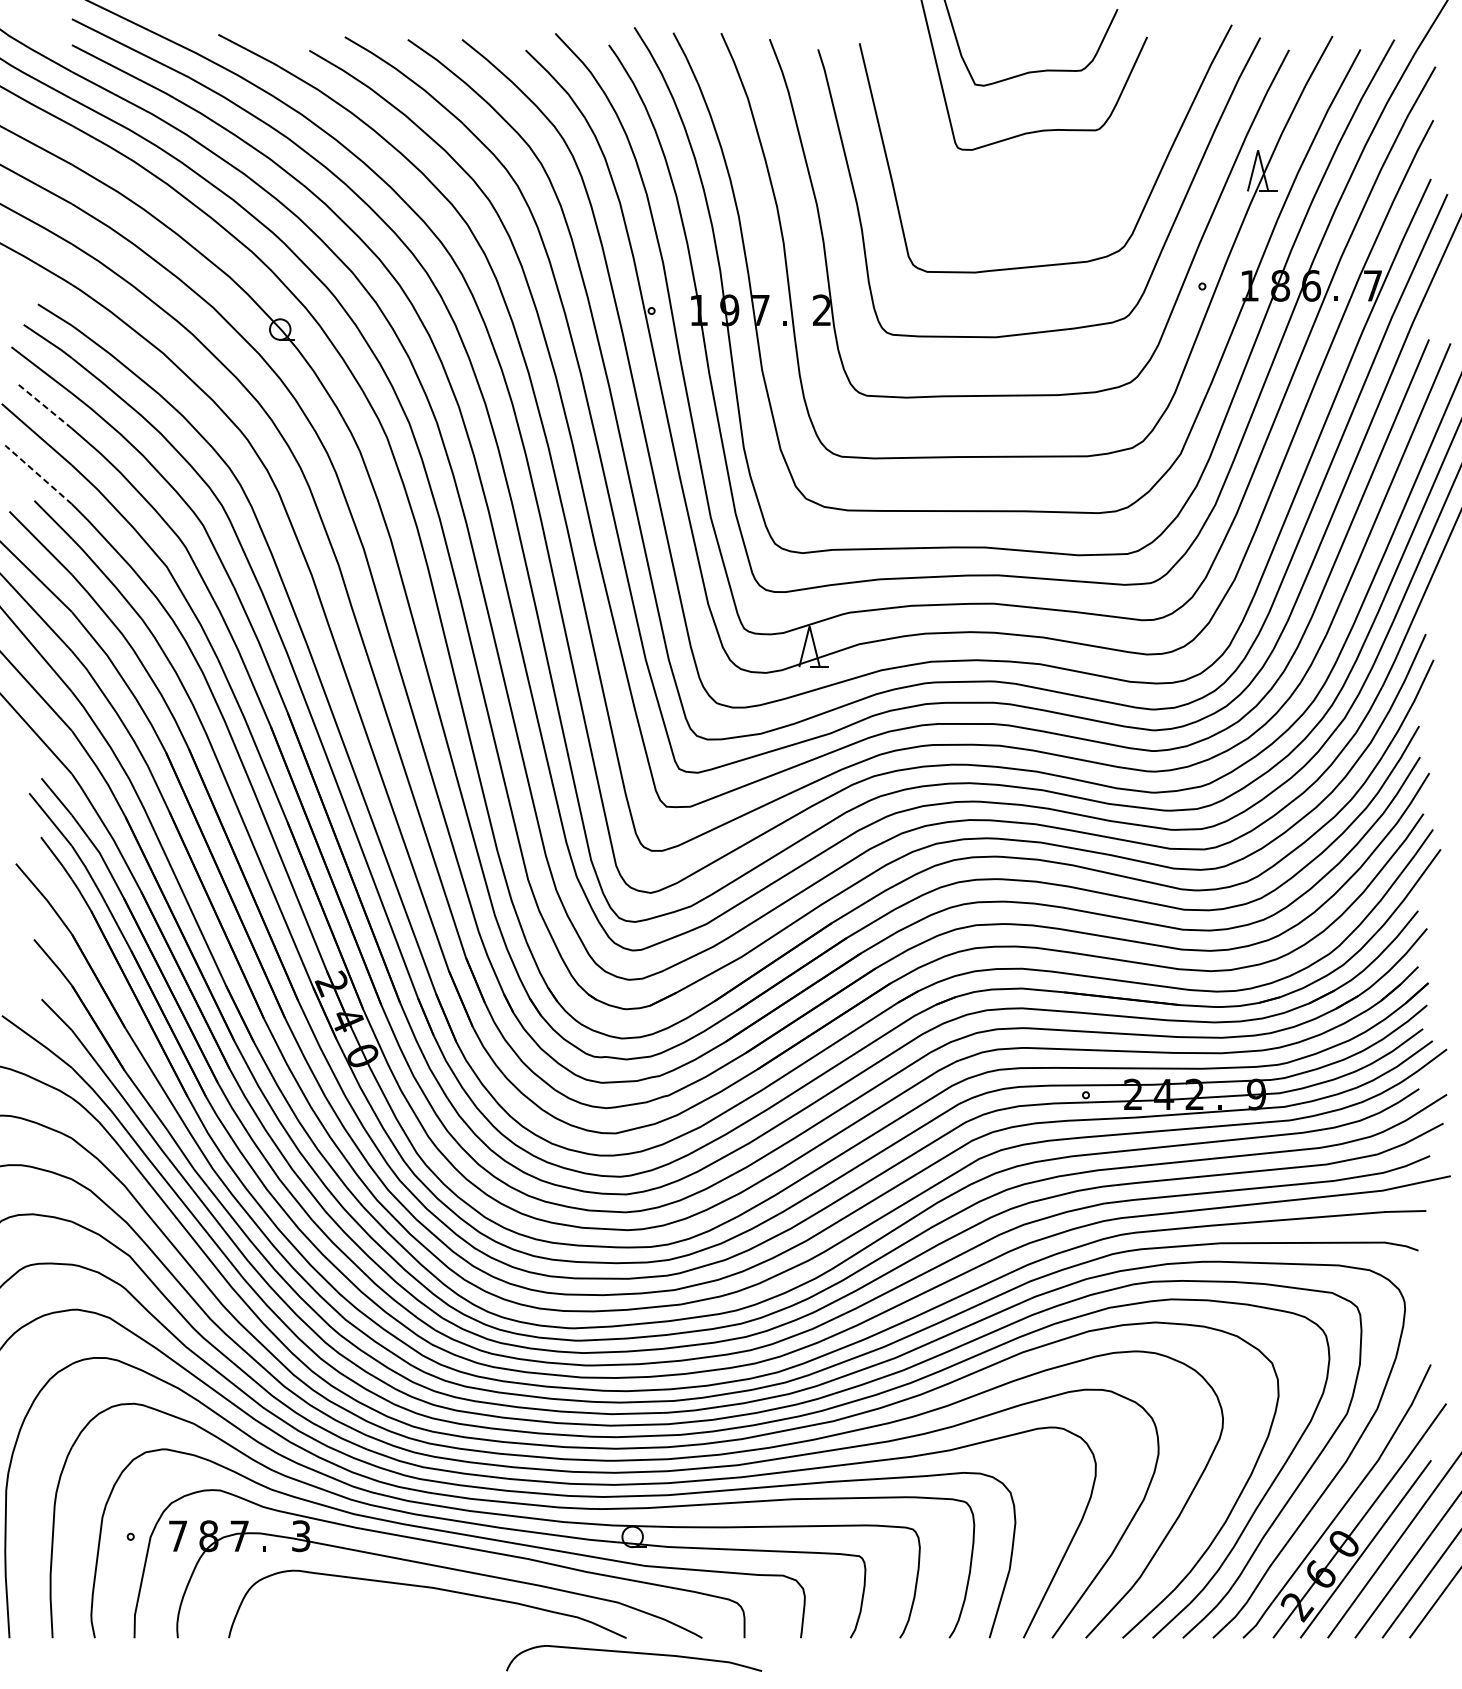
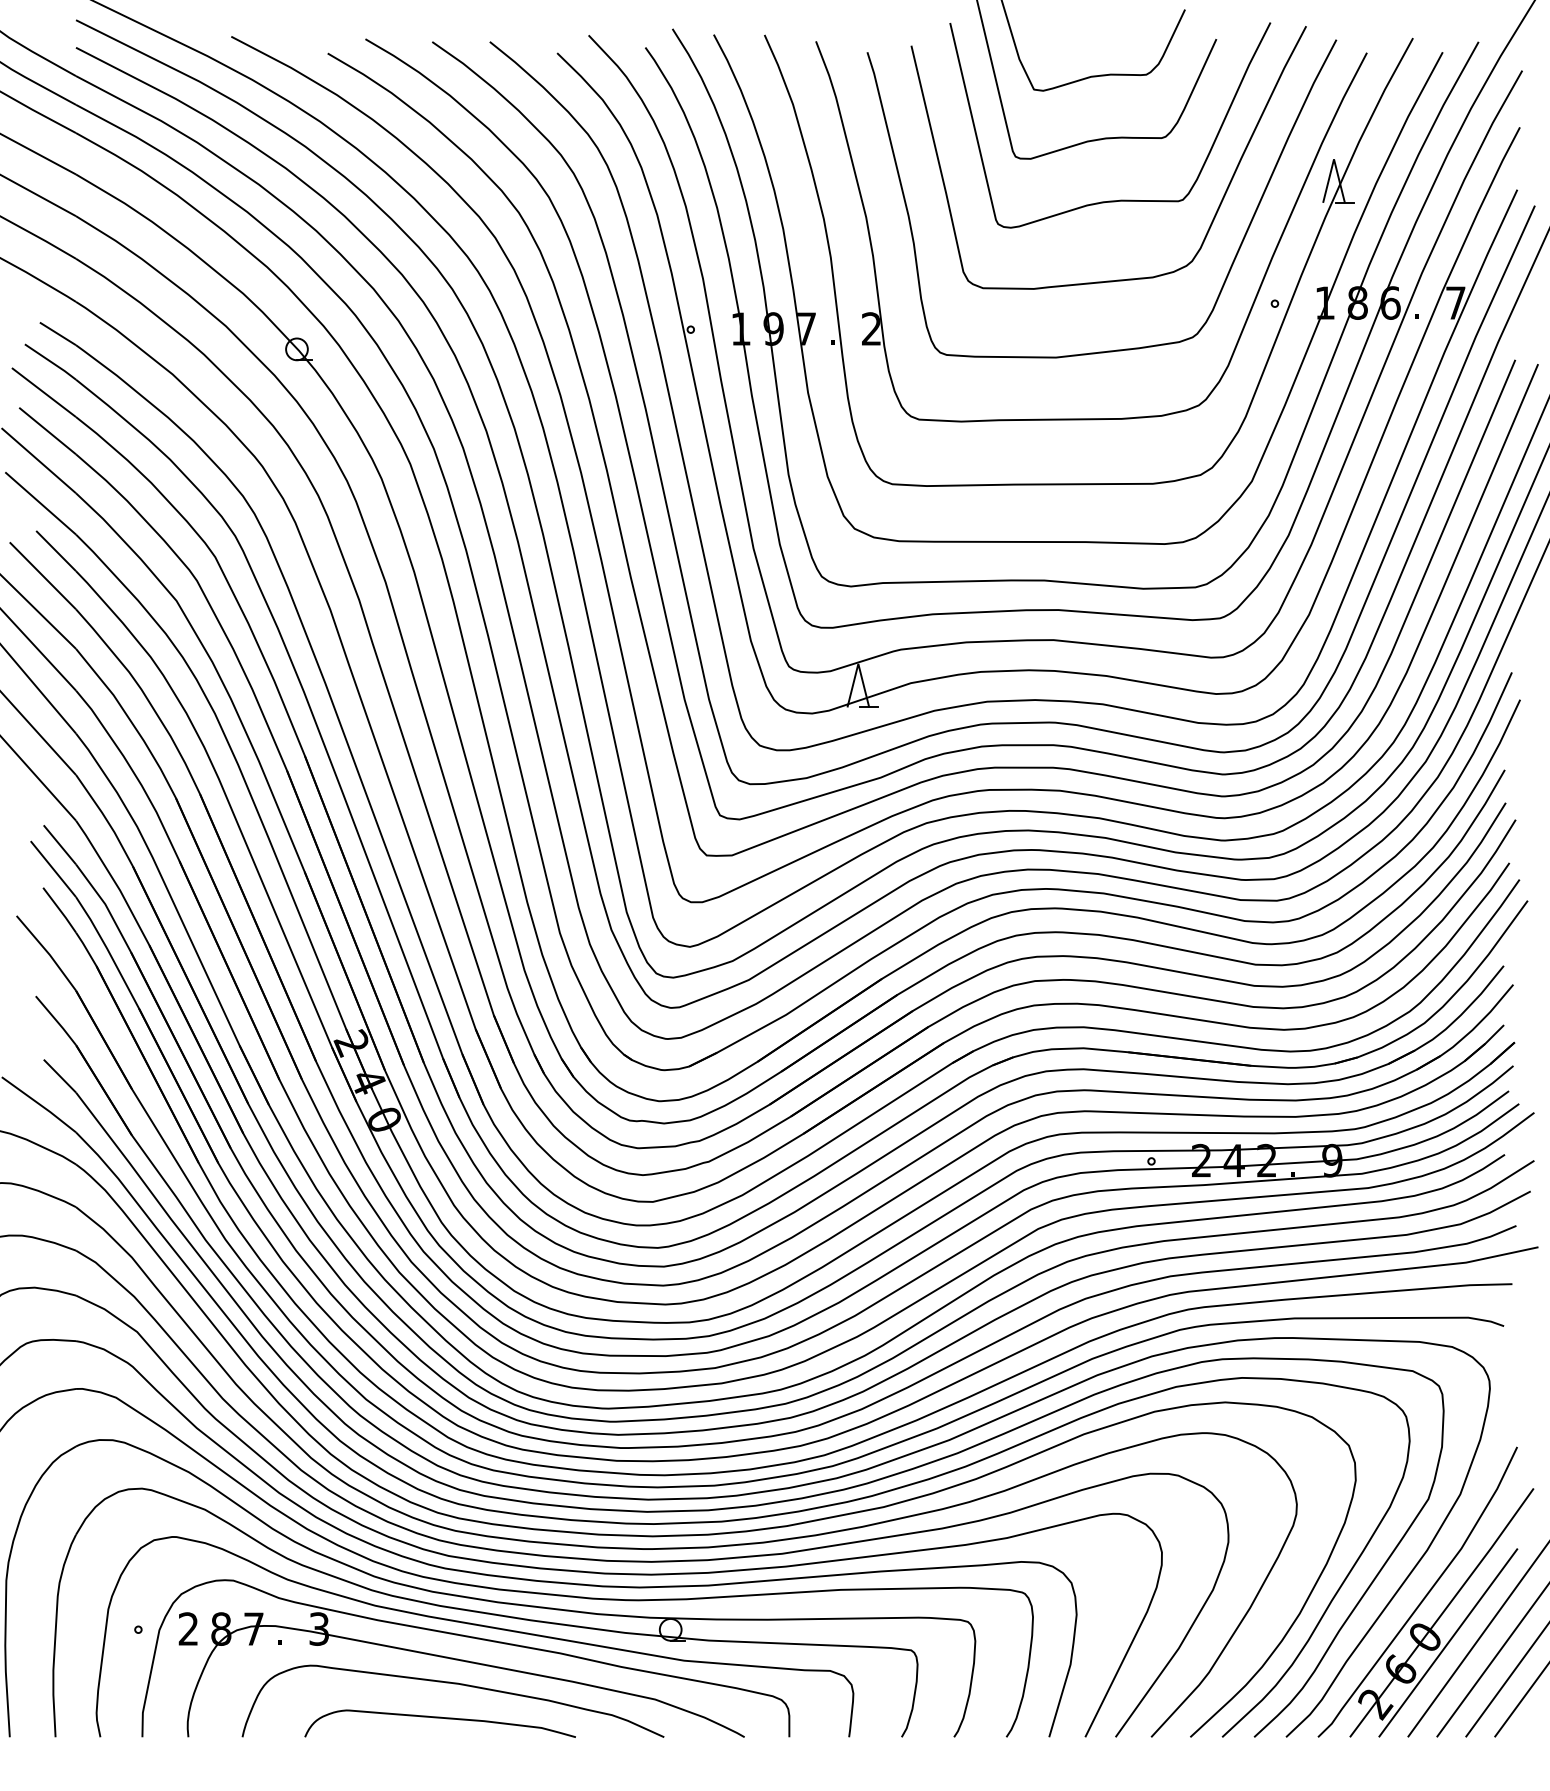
curve: (1056, 188) -> (1120, 199), added
line: (45, 406) -> (47, 431), dashed -> solid
line: (38, 474) -> (40, 503), dashed -> solid
text: (177, 1535) -> (188, 1628), 7 -> 2
curve: (633, 1653) -> (439, 1718), moved

